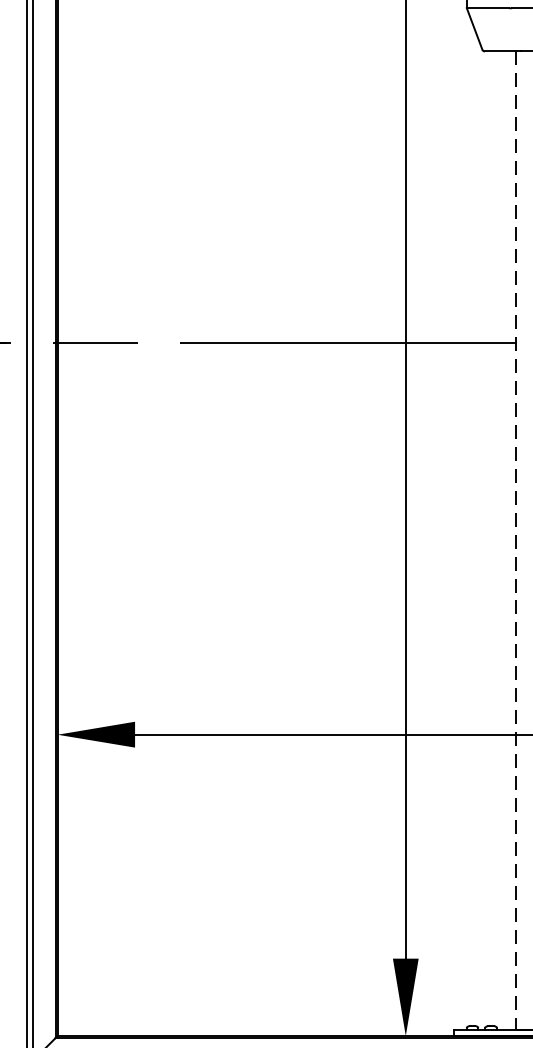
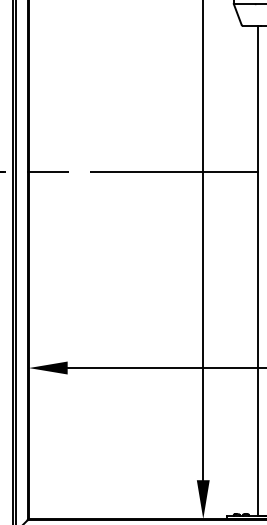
line: (516, 541) -> (258, 271), dashed -> solid

